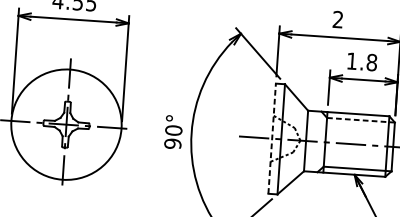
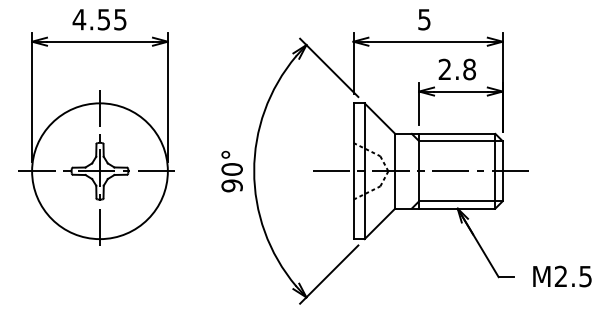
text: (338, 19) -> (424, 19), 2 -> 5
text: (351, 60) -> (444, 68), 1.8 -> 2.8
line: (360, 120) -> (460, 141), dashed -> solid
line: (272, 138) -> (353, 171), dashed -> solid

